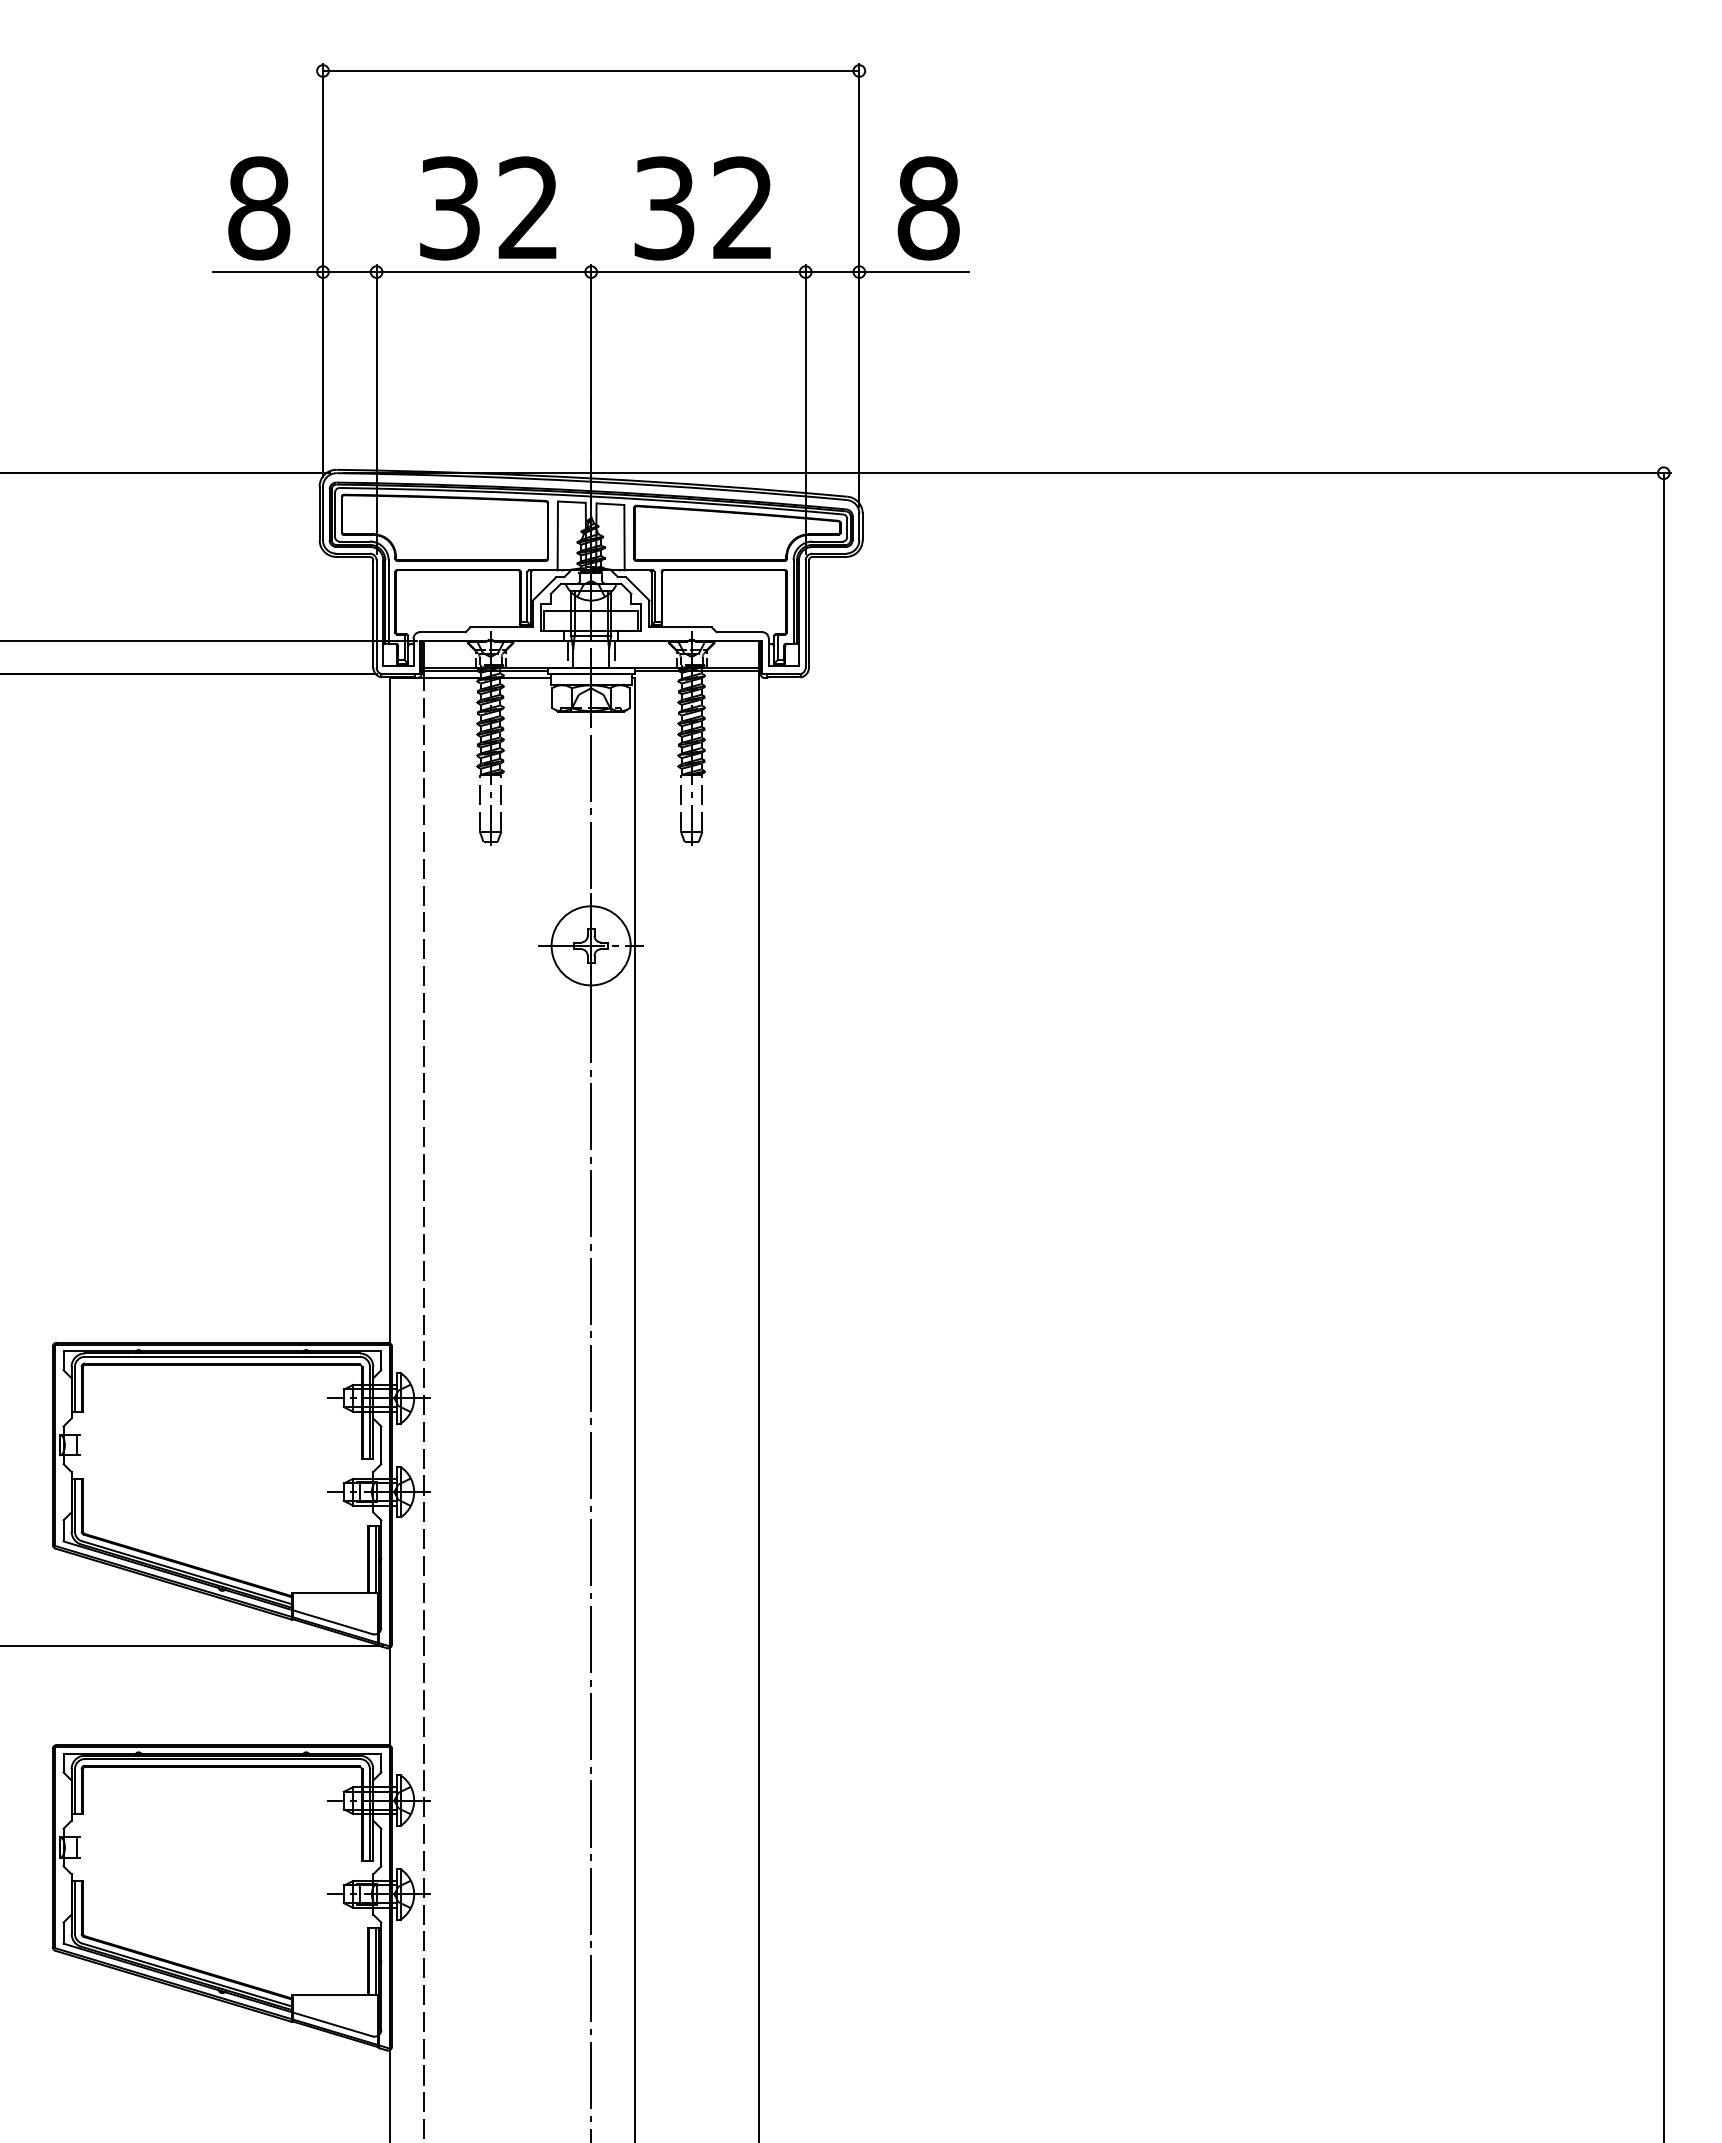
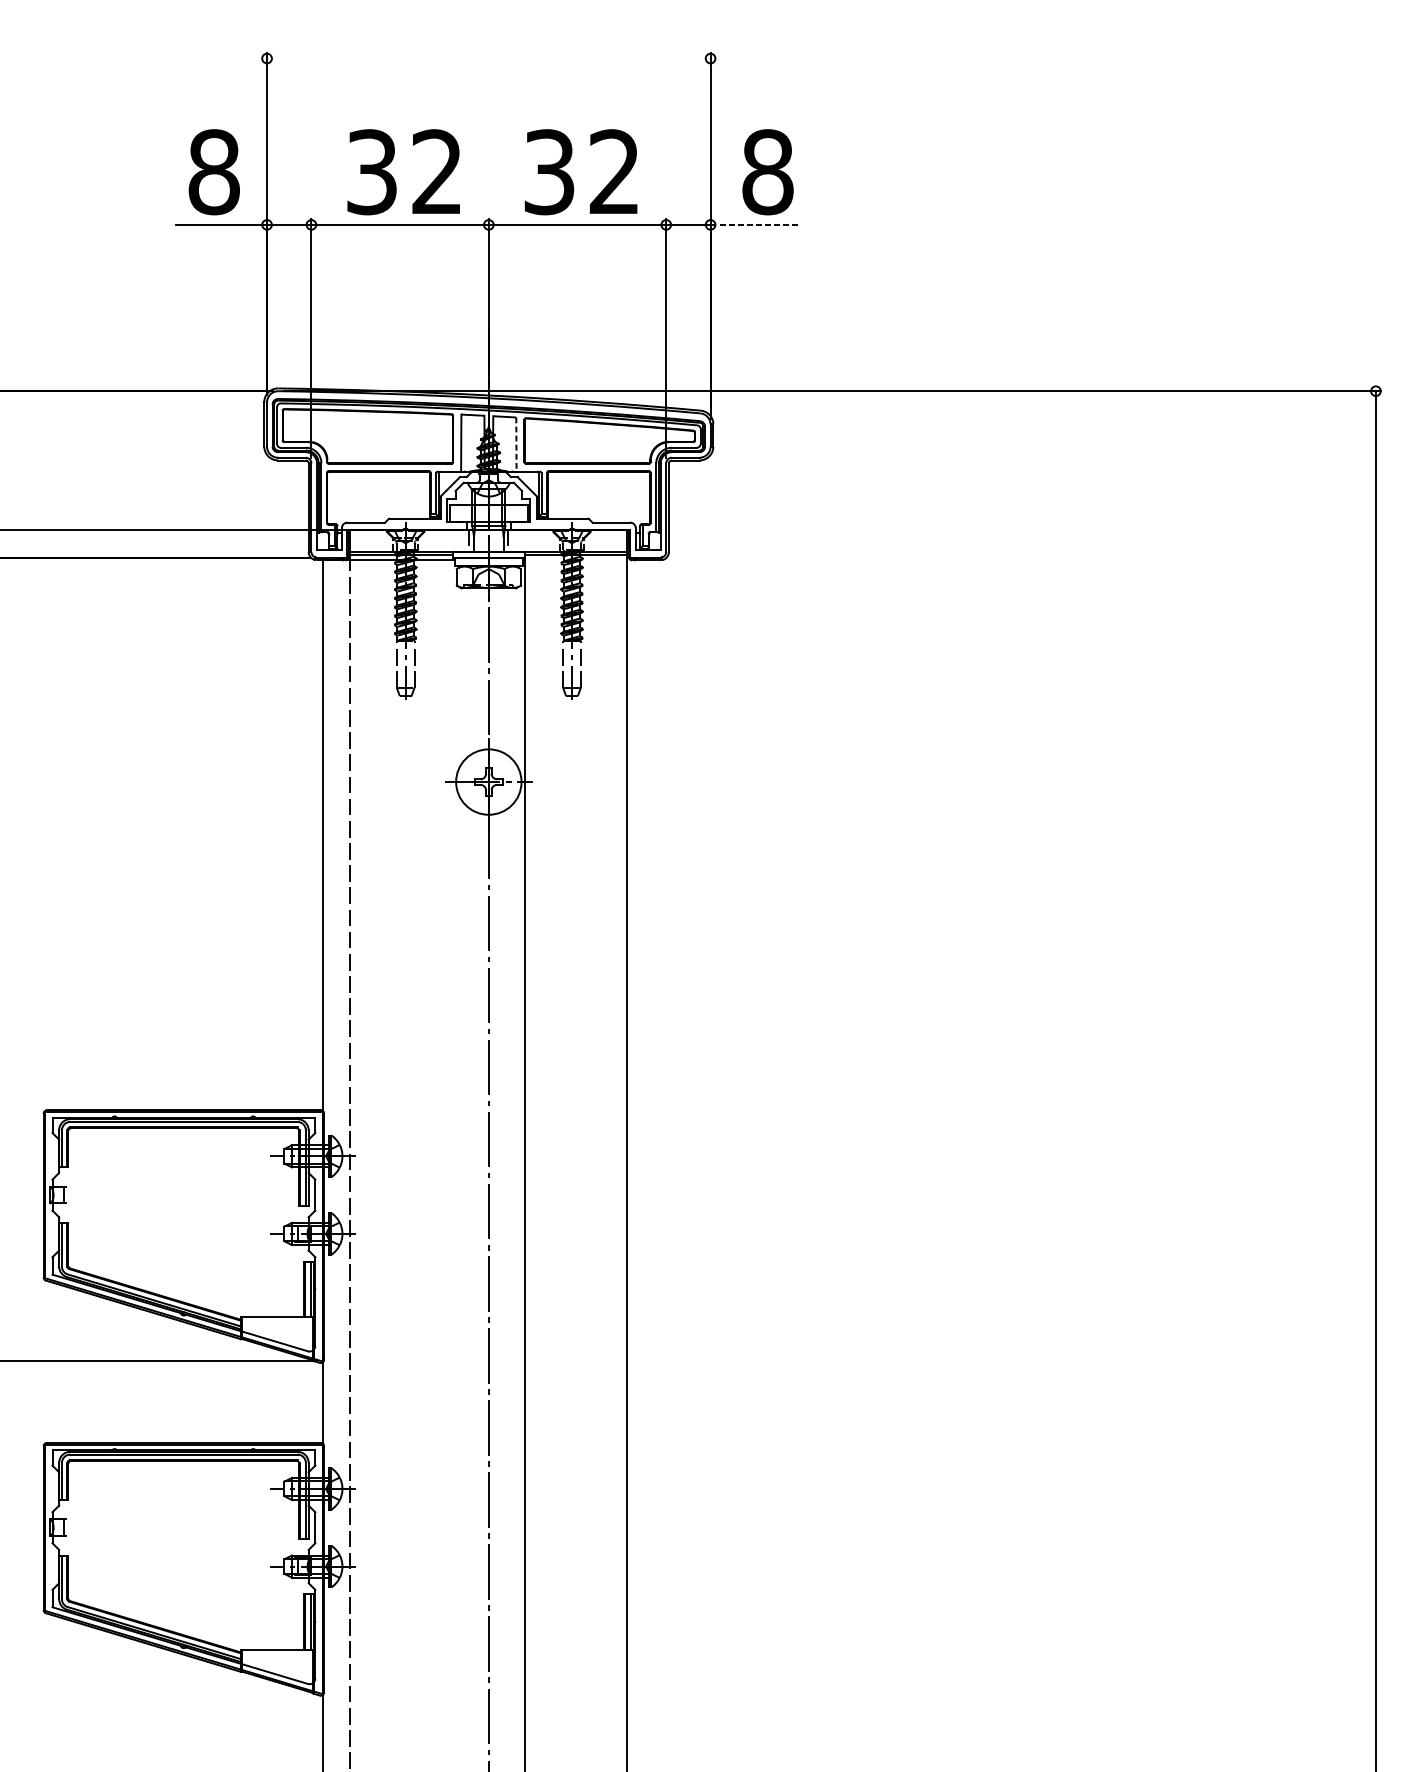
line: (591, 70) -> (489, 58), removed
line: (914, 272) -> (756, 225), solid -> dashed
line: (624, 537) -> (516, 444), solid -> dashed

